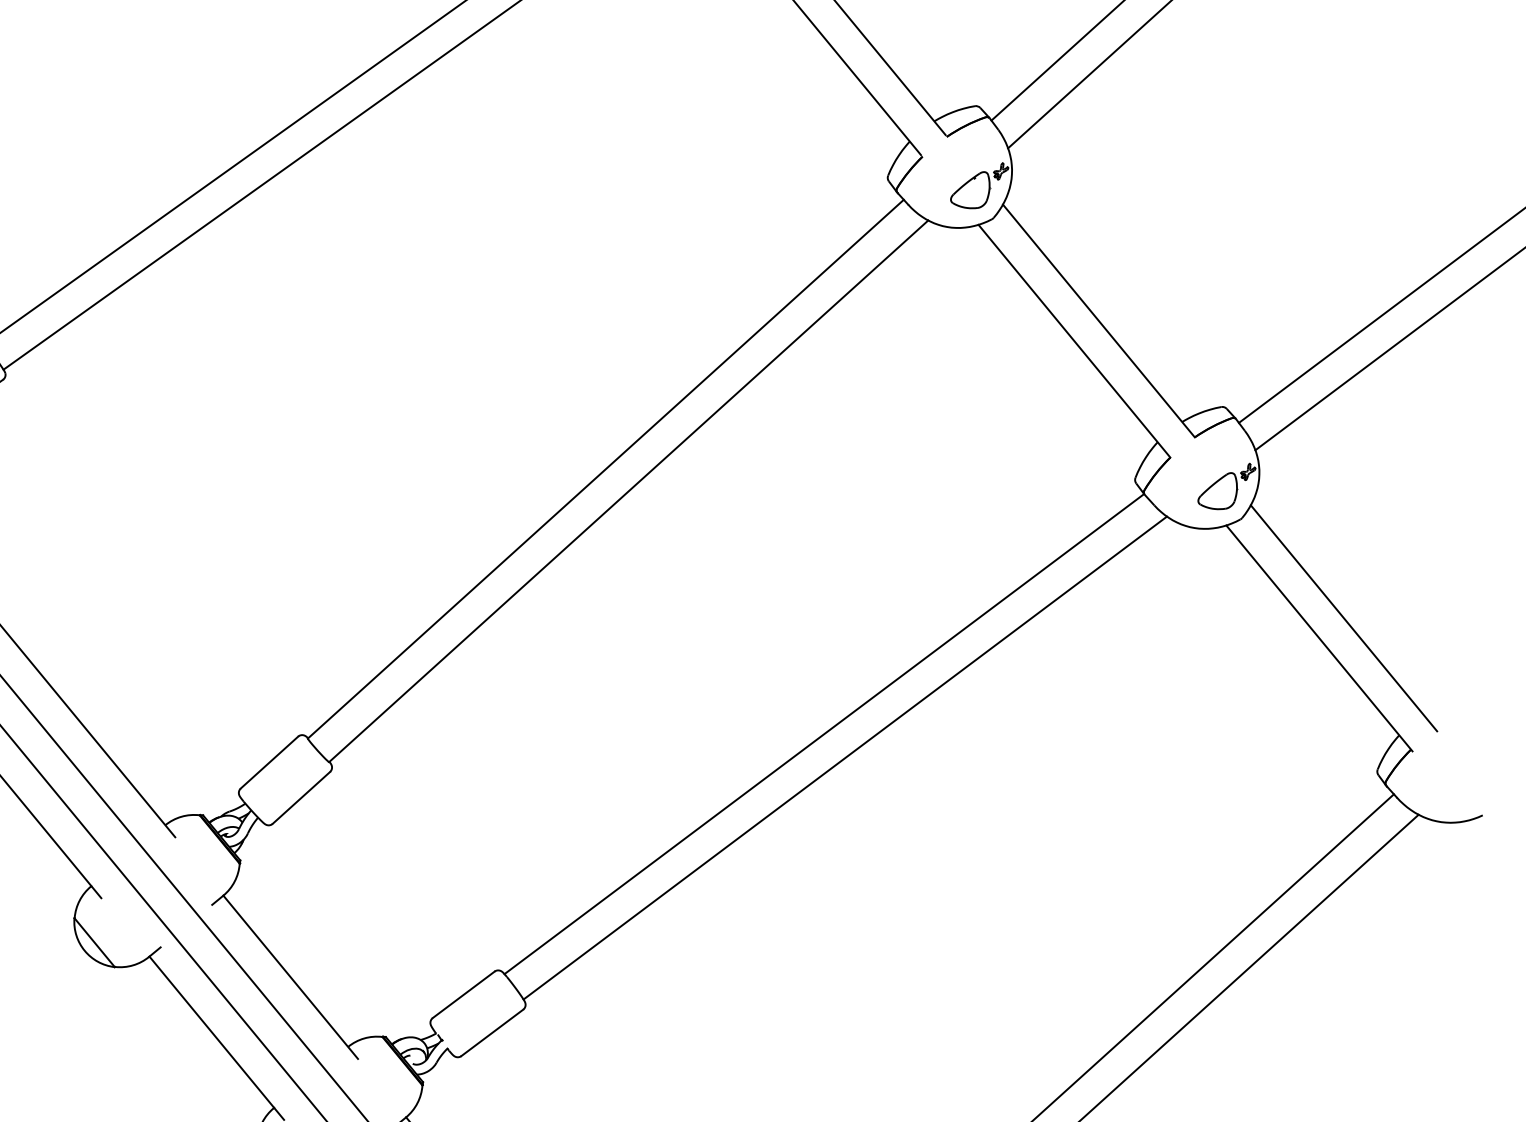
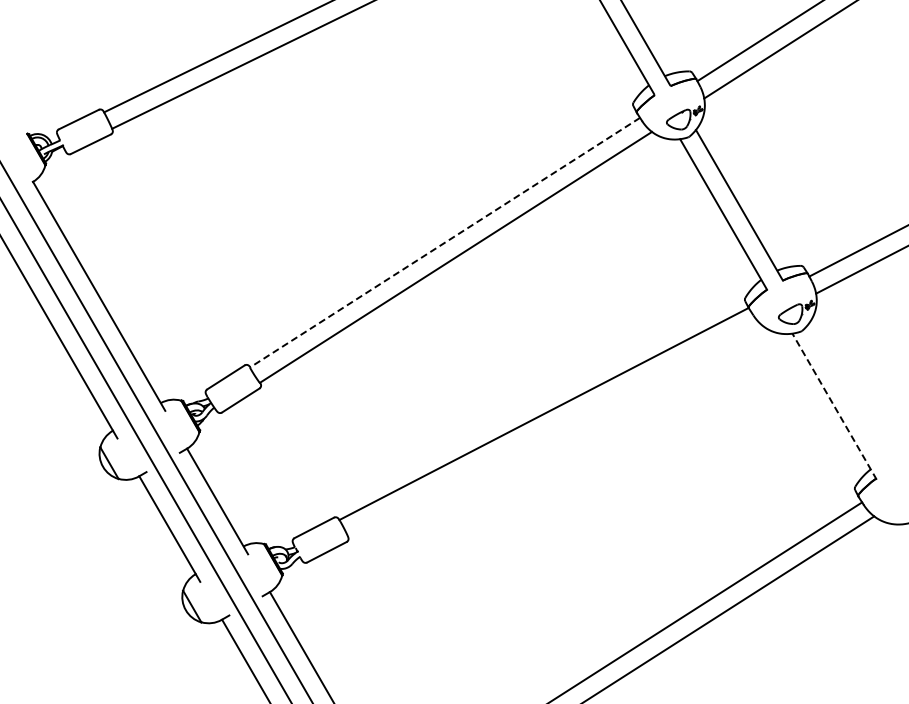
line: (606, 468) -> (445, 242), solid -> dashed
line: (1343, 618) -> (850, 397), removed
line: (1319, 638) -> (834, 406), solid -> dashed
line: (844, 757) -> (553, 429), removed

